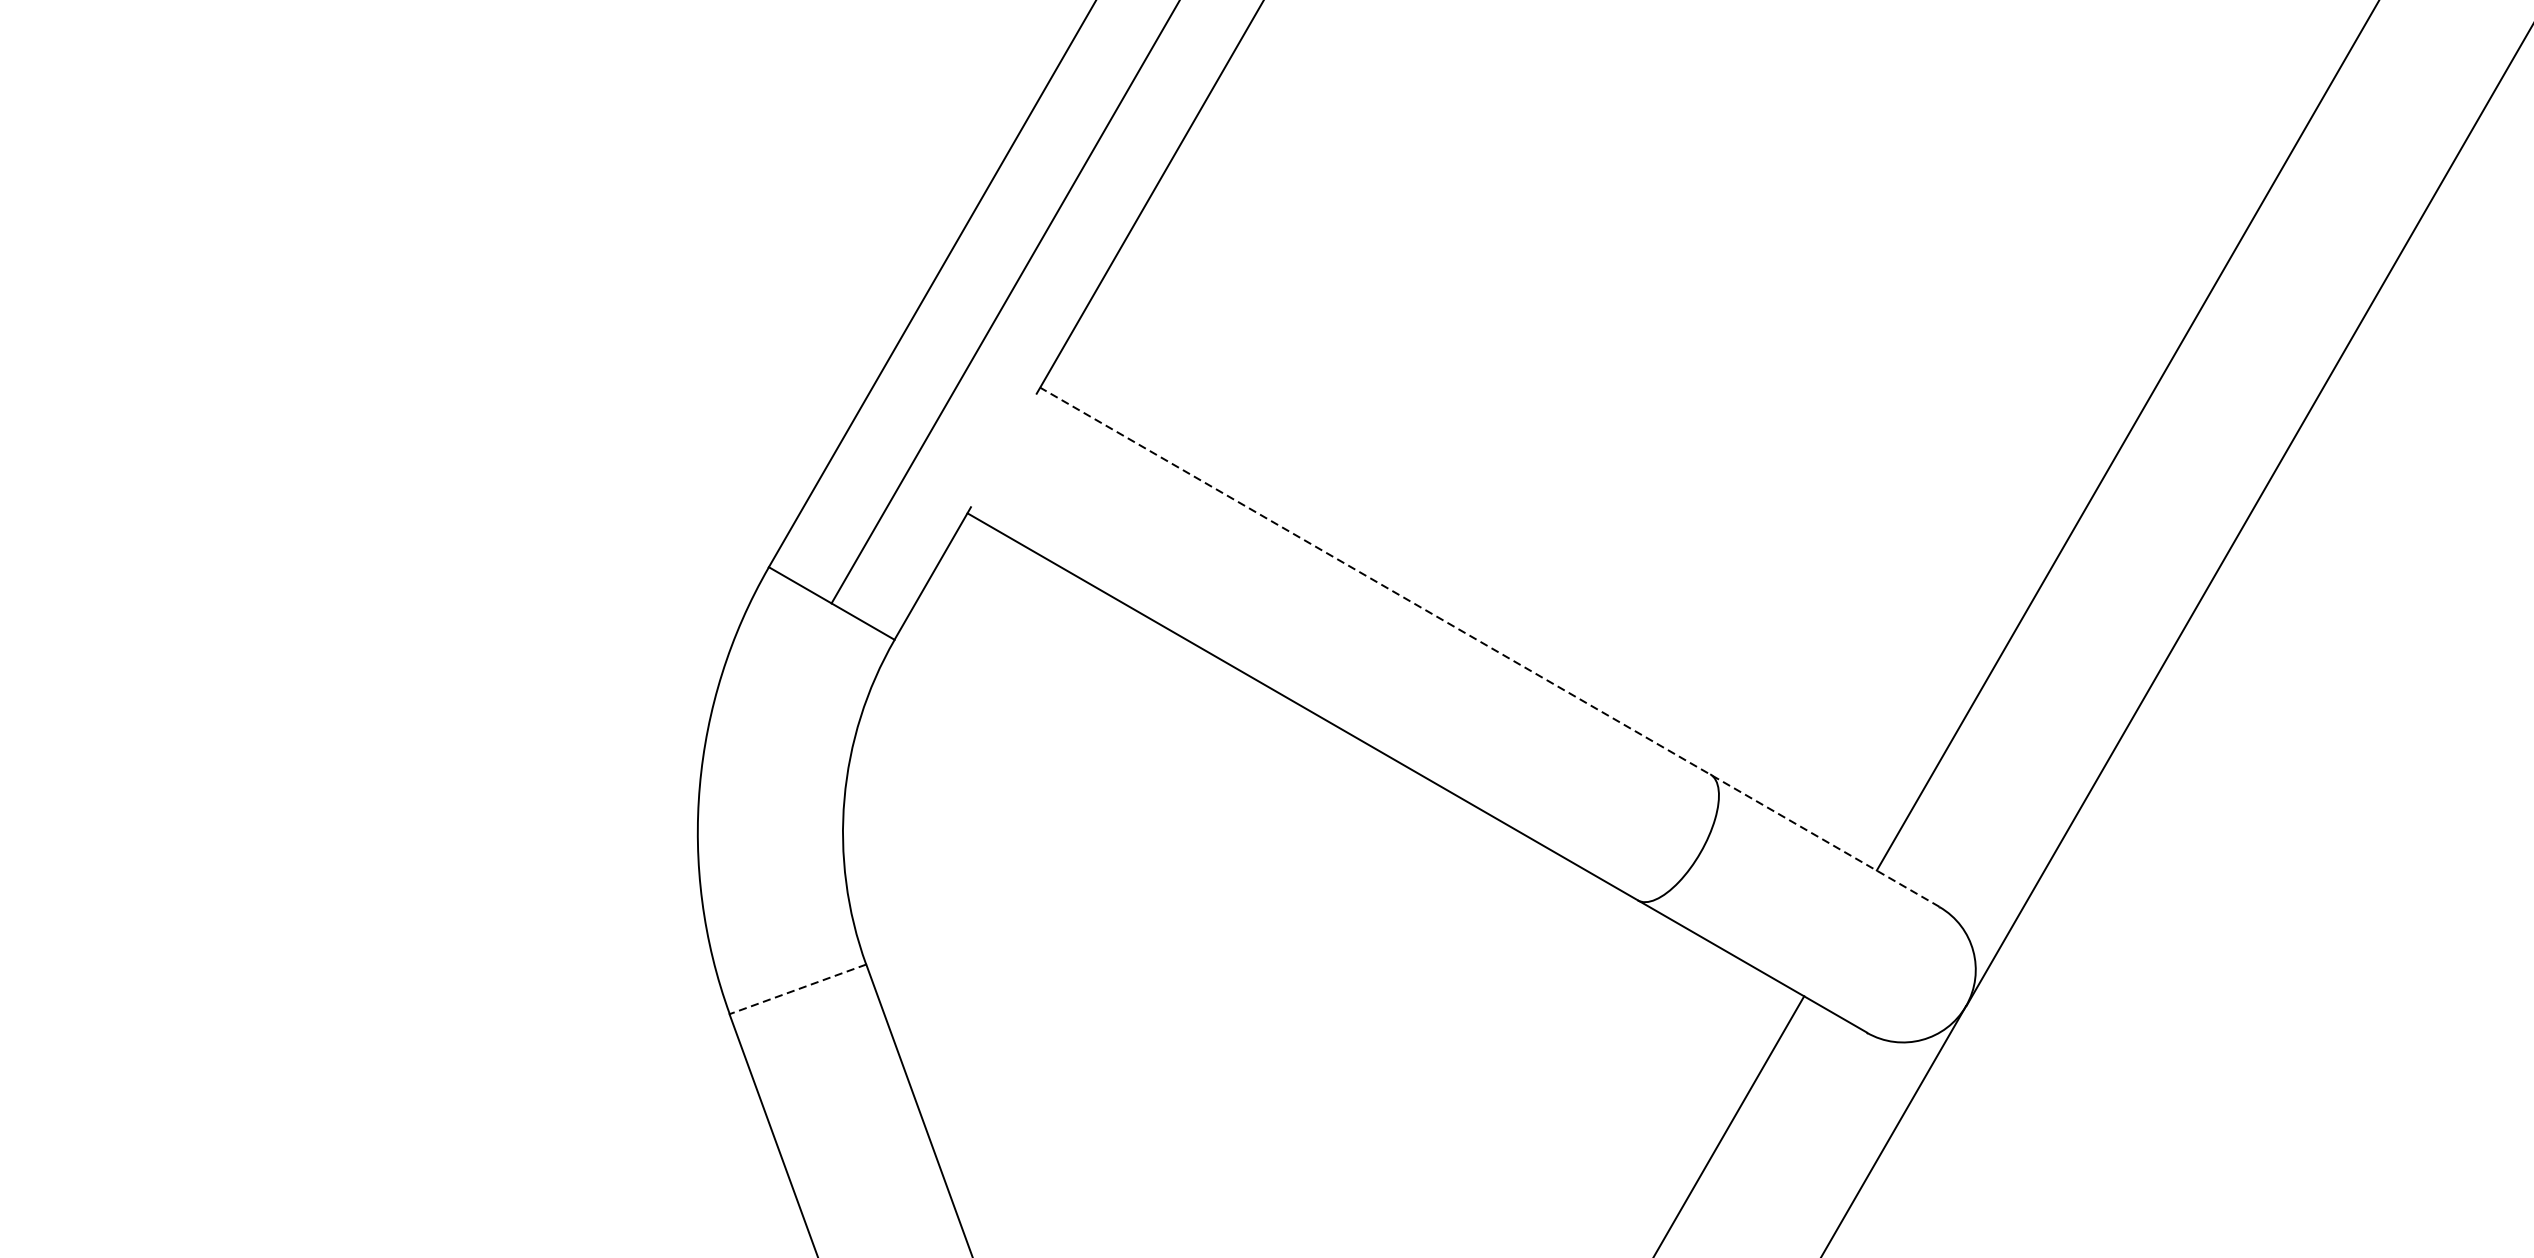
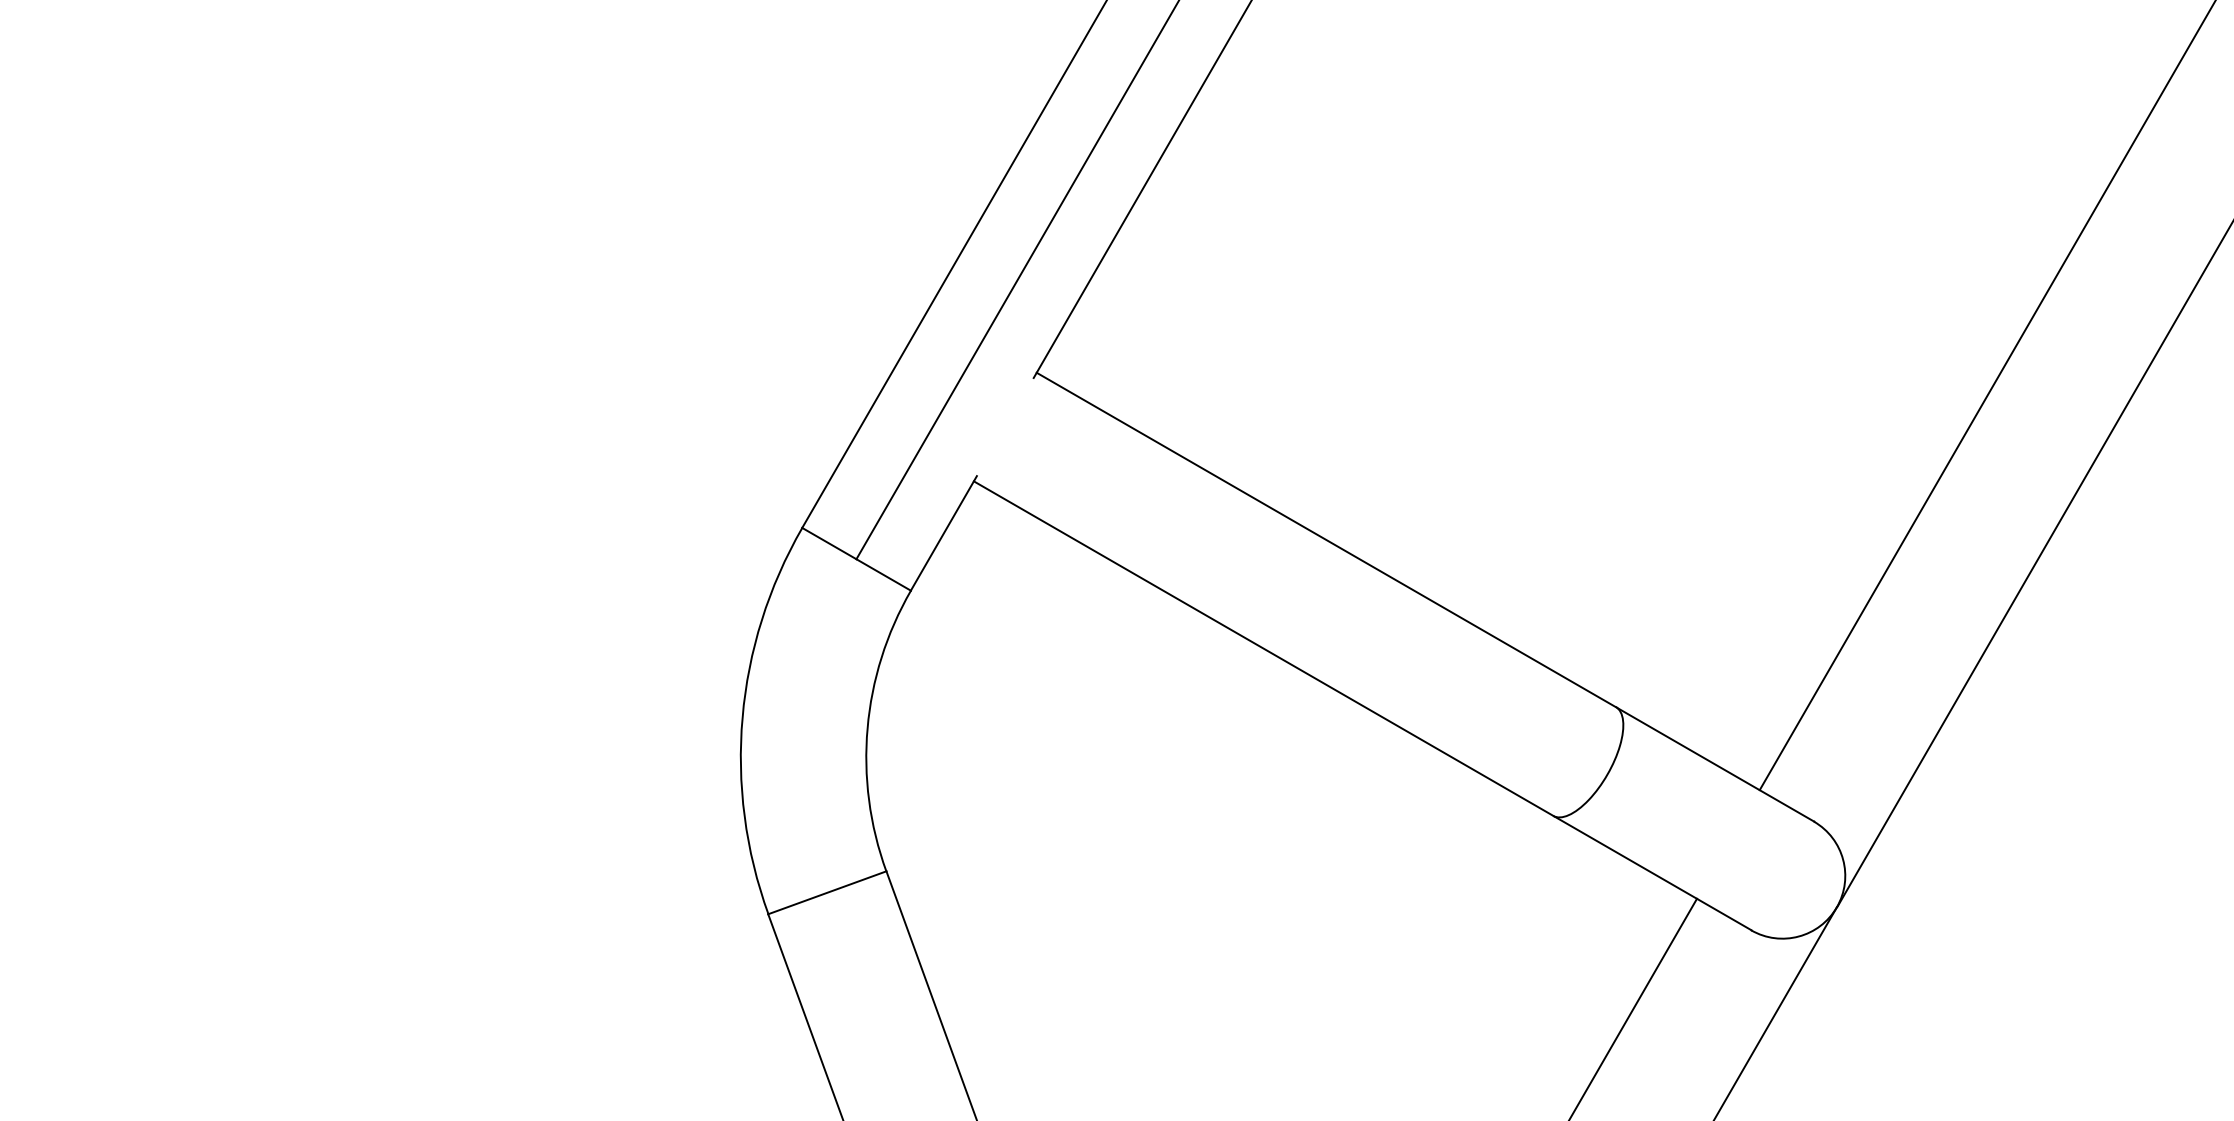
line: (1490, 647) -> (1425, 597), dashed -> solid
line: (798, 989) -> (827, 892), dashed -> solid

